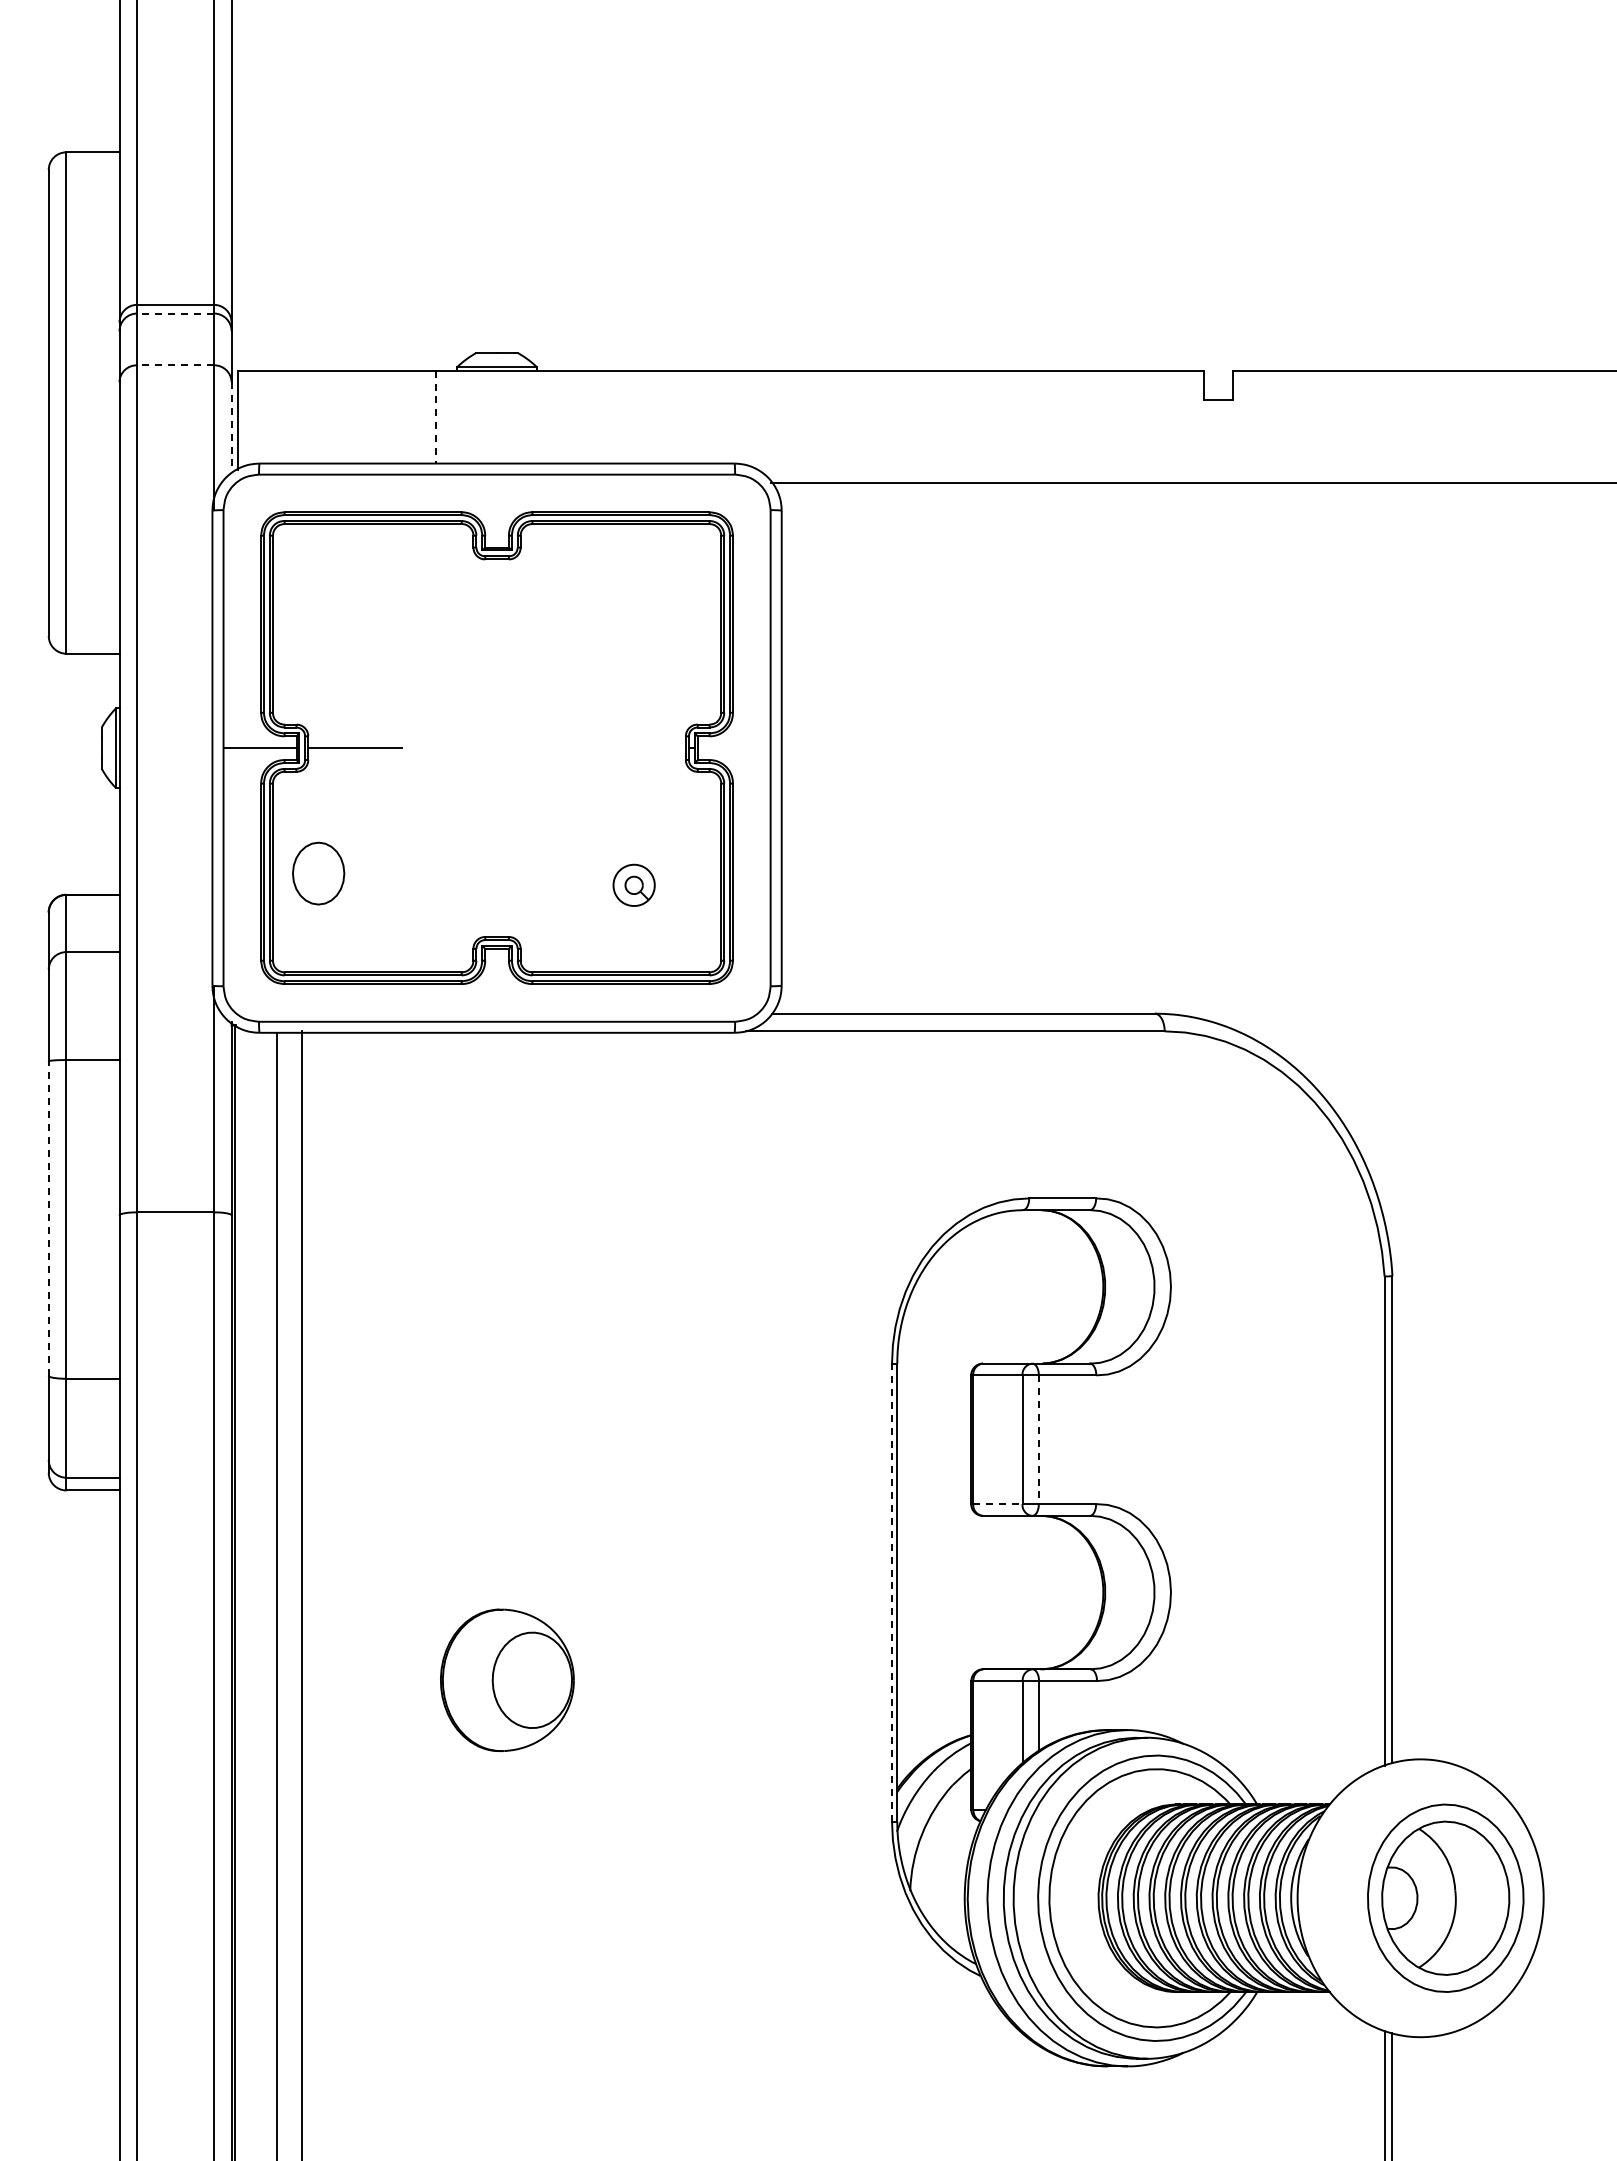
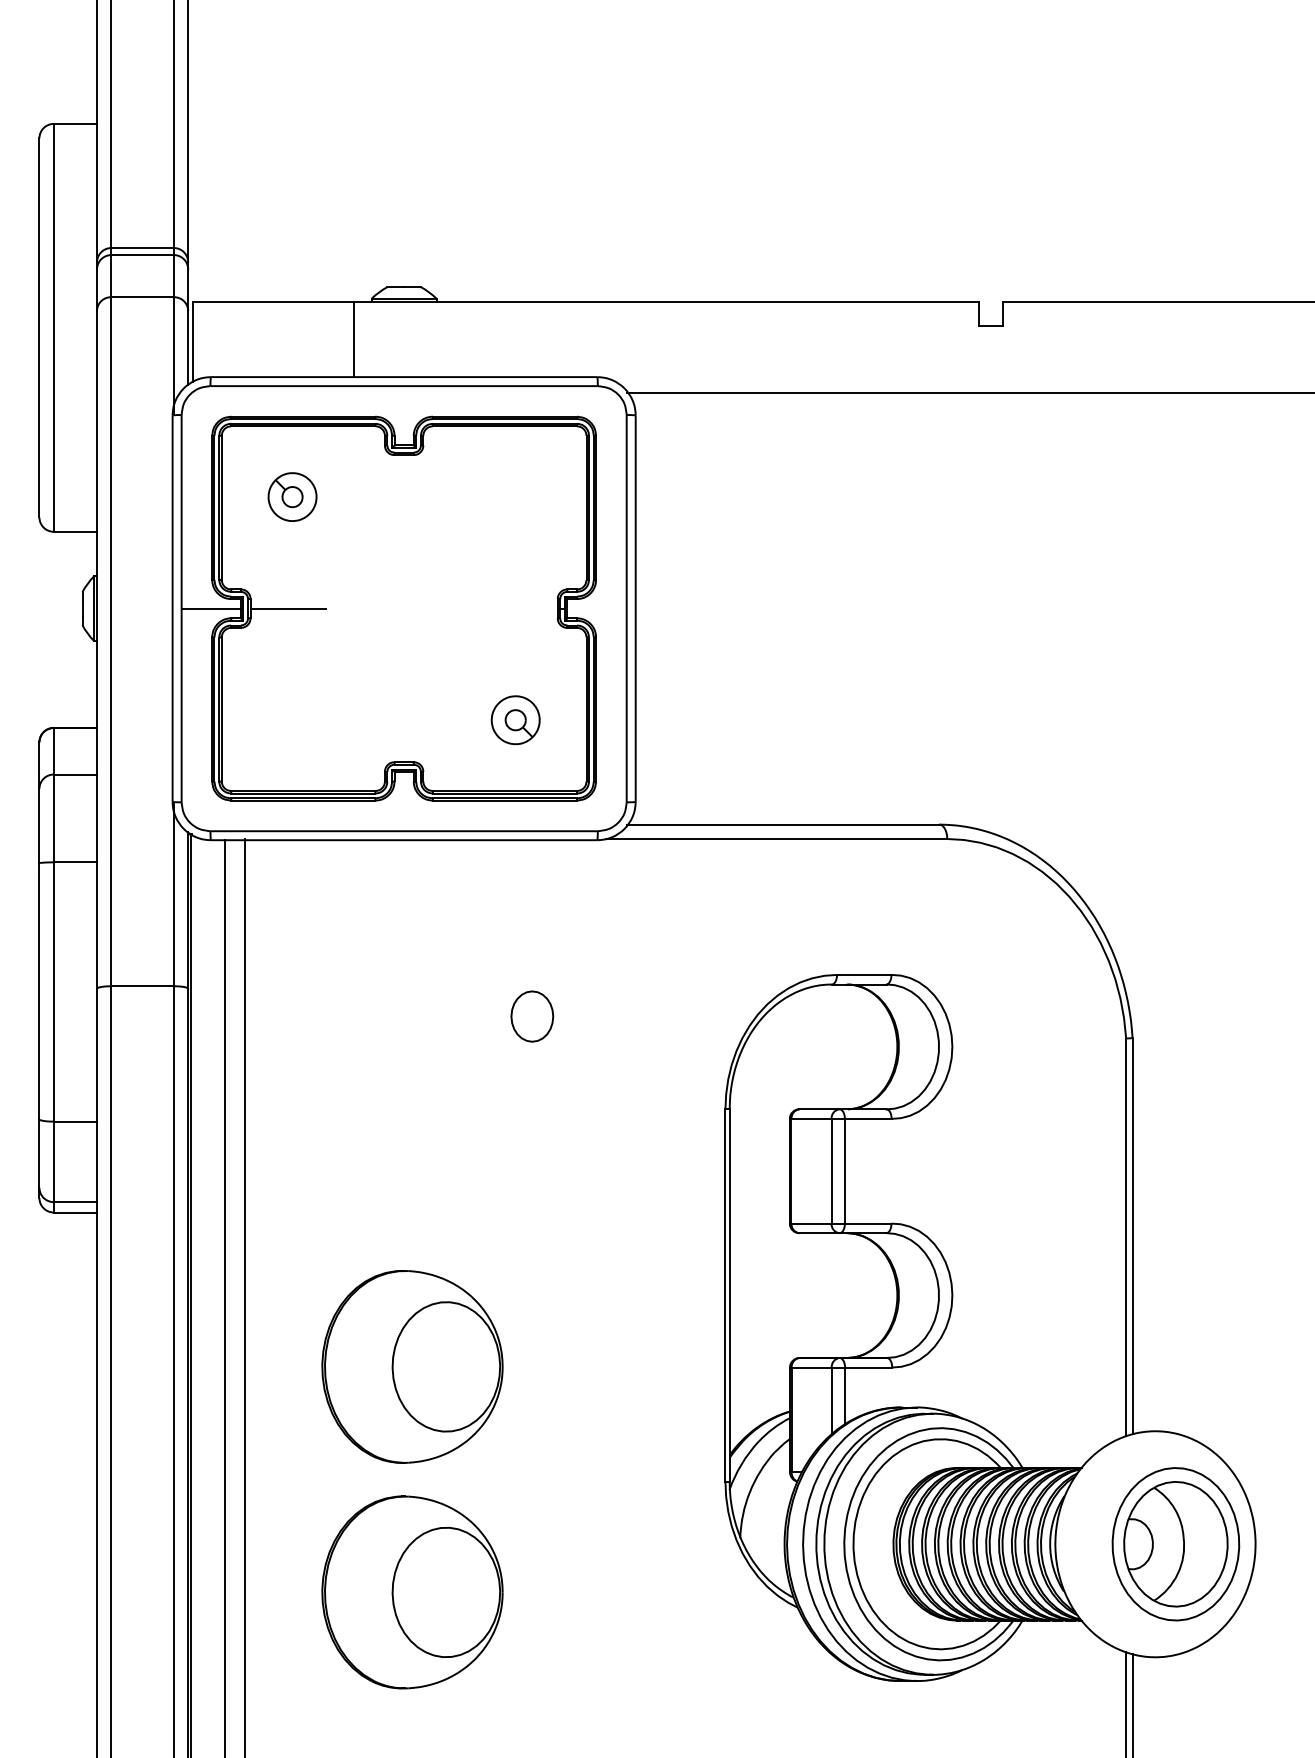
line: (175, 313) -> (142, 255), dashed -> solid
line: (175, 365) -> (142, 297), dashed -> solid
line: (435, 417) -> (354, 339), dashed -> solid
line: (231, 427) -> (188, 347), dashed -> solid
part: (359, 610) -> (292, 496), added
part: (318, 873) -> (532, 1016), moved
part: (633, 885) -> (515, 720), size x1.43
line: (48, 1218) -> (39, 991), dashed -> solid
line: (1038, 1440) -> (844, 1171), dashed -> solid
line: (997, 1504) -> (811, 1223), dashed -> solid
line: (892, 1592) -> (725, 1295), dashed -> solid
part: (507, 1680) -> (412, 1367), size x1.67
part: (507, 1957) -> (412, 1592), added

